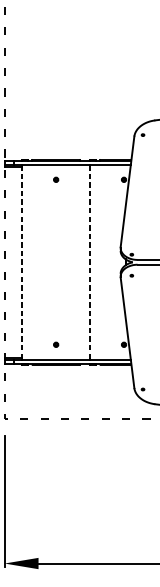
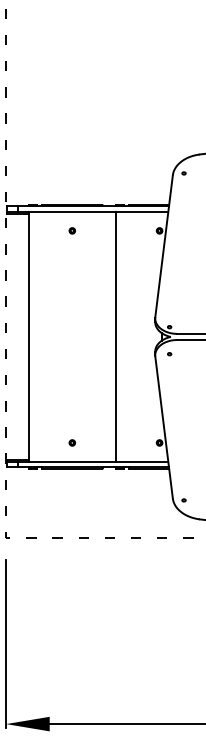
line: (22, 261) -> (28, 336), dashed -> solid
line: (89, 261) -> (115, 336), dashed -> solid

